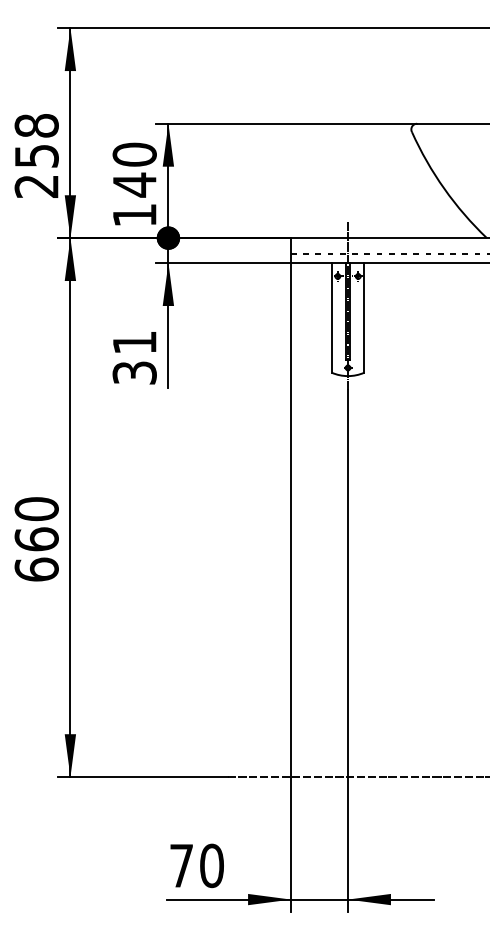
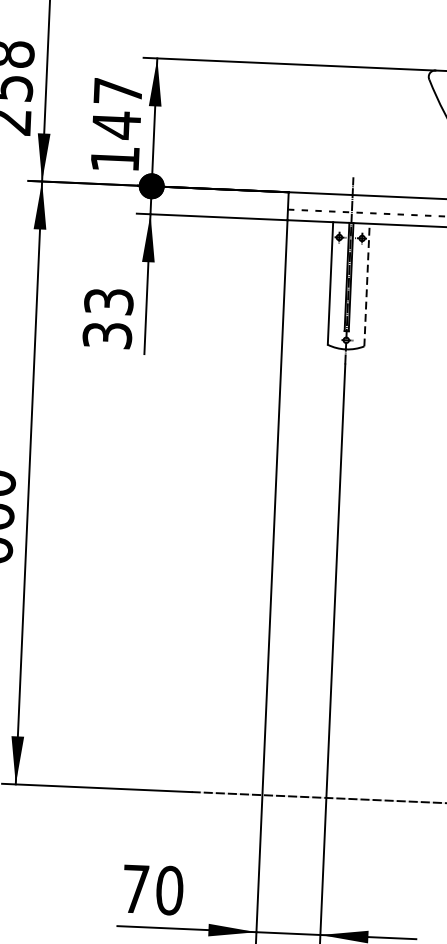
text: (134, 154) -> (117, 91), 140 -> 147
line: (364, 317) -> (367, 284), solid -> dashed
text: (134, 342) -> (108, 301), 31 -> 33

